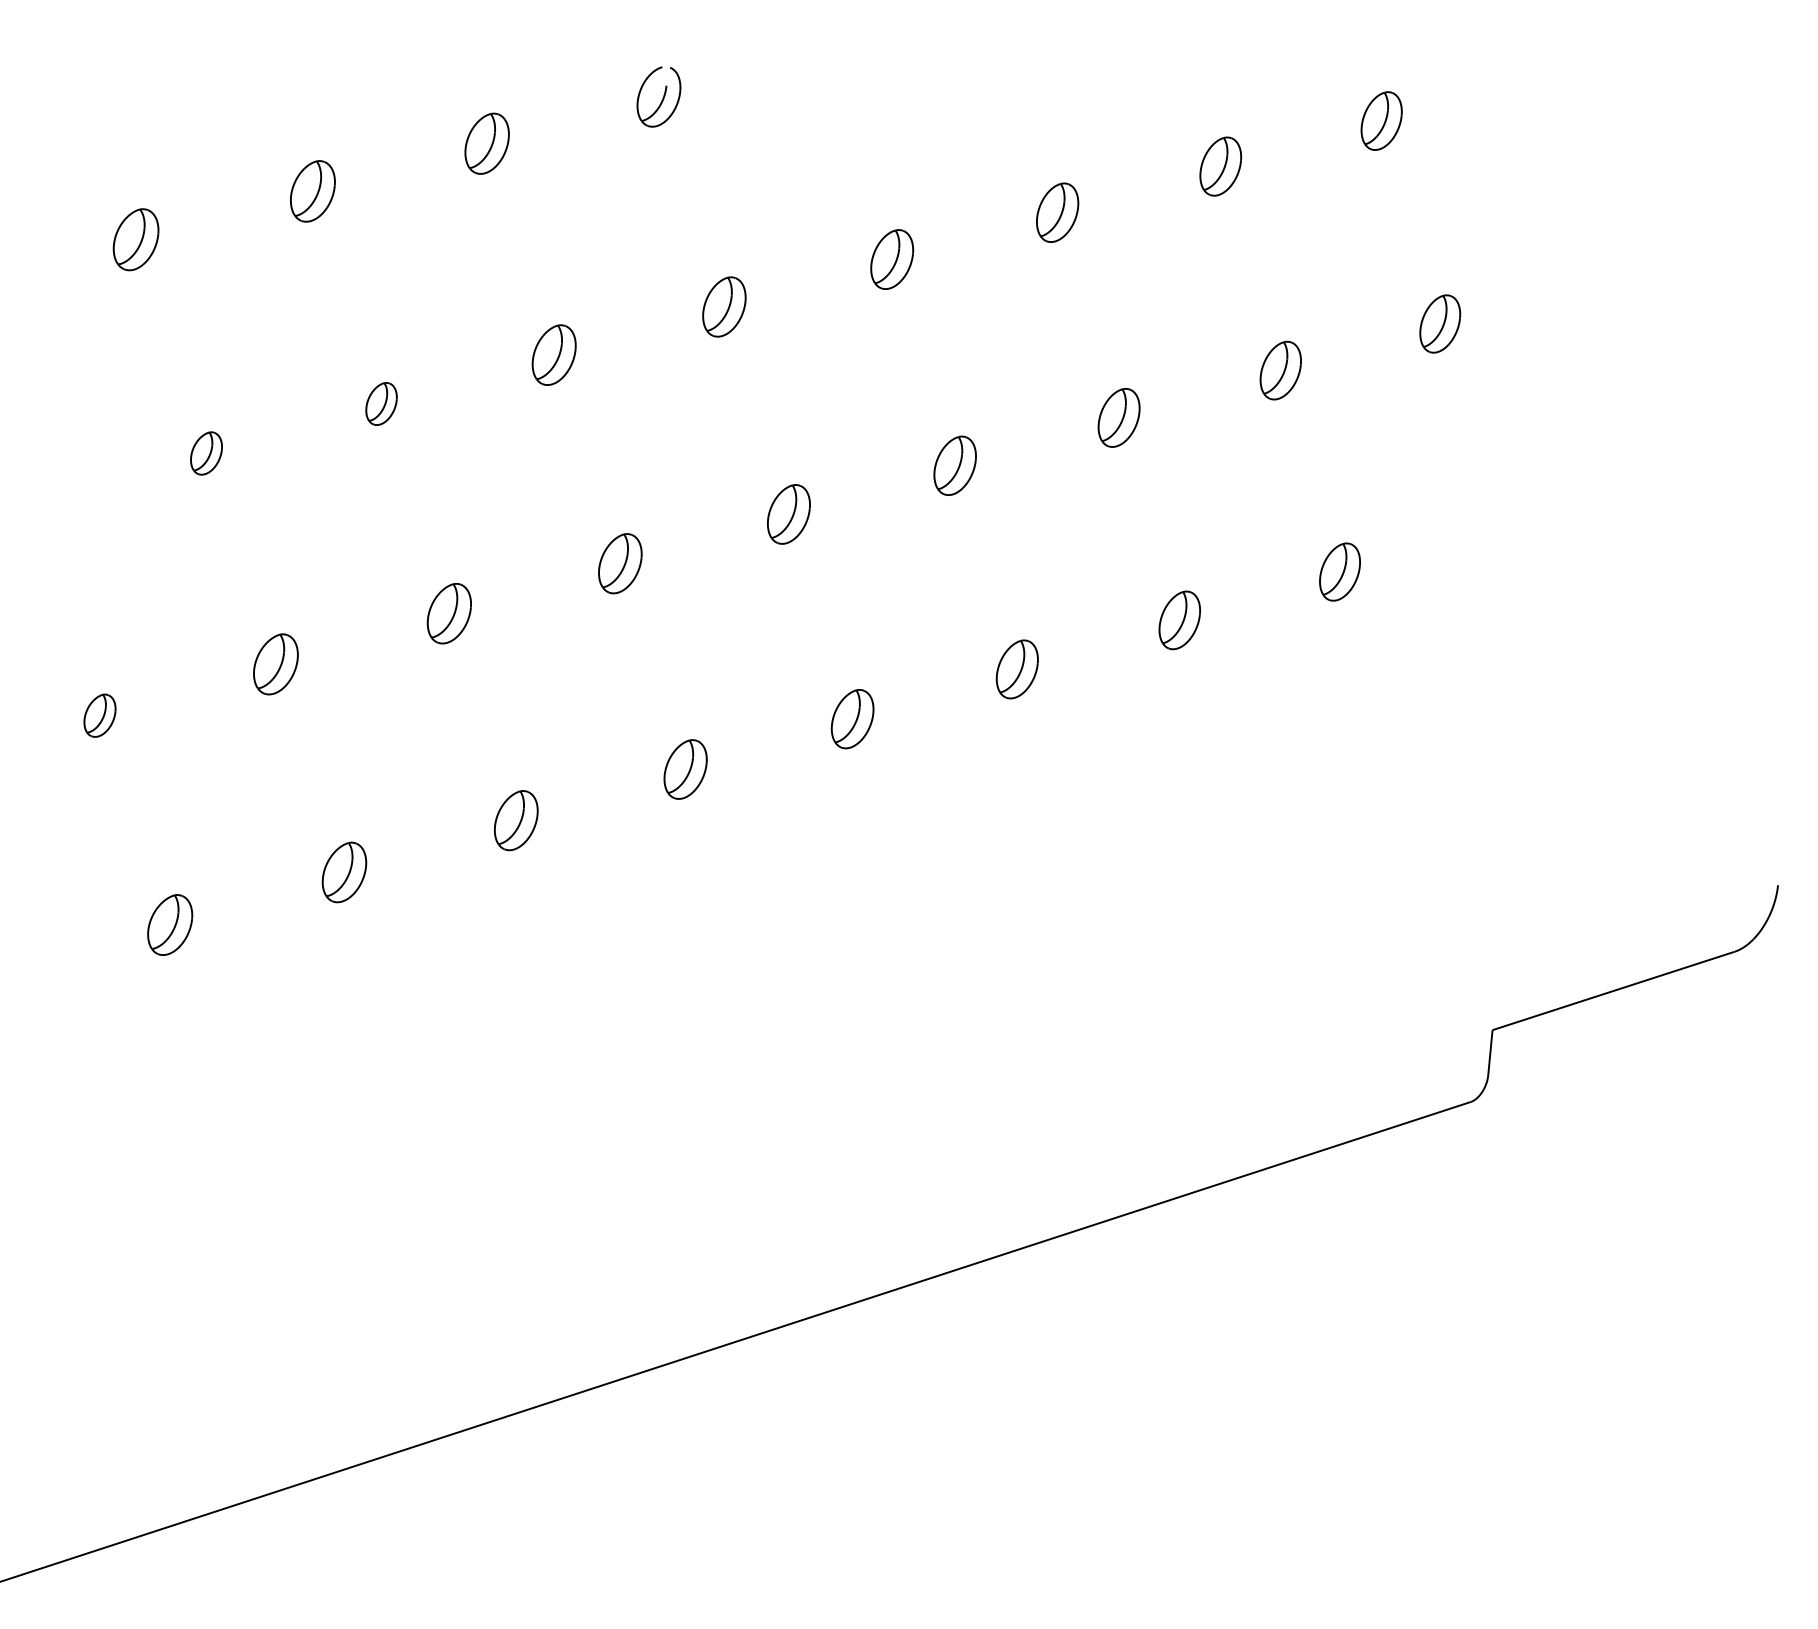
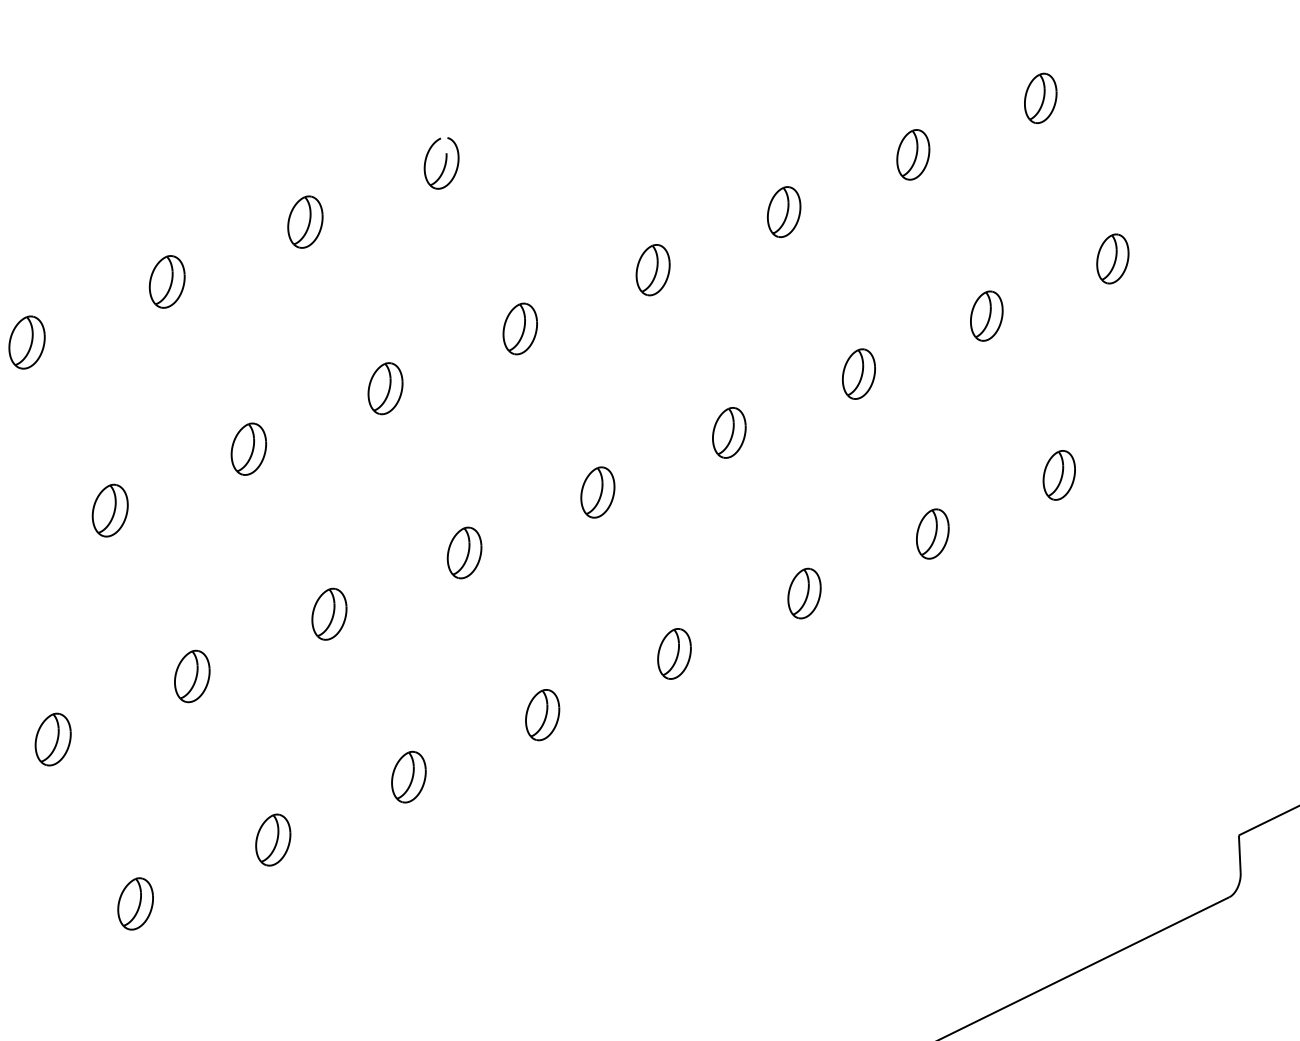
part: (381, 403) -> (248, 448), size x1.43
part: (206, 453) -> (110, 510), size x1.43
part: (99, 715) -> (52, 739), size x1.43

